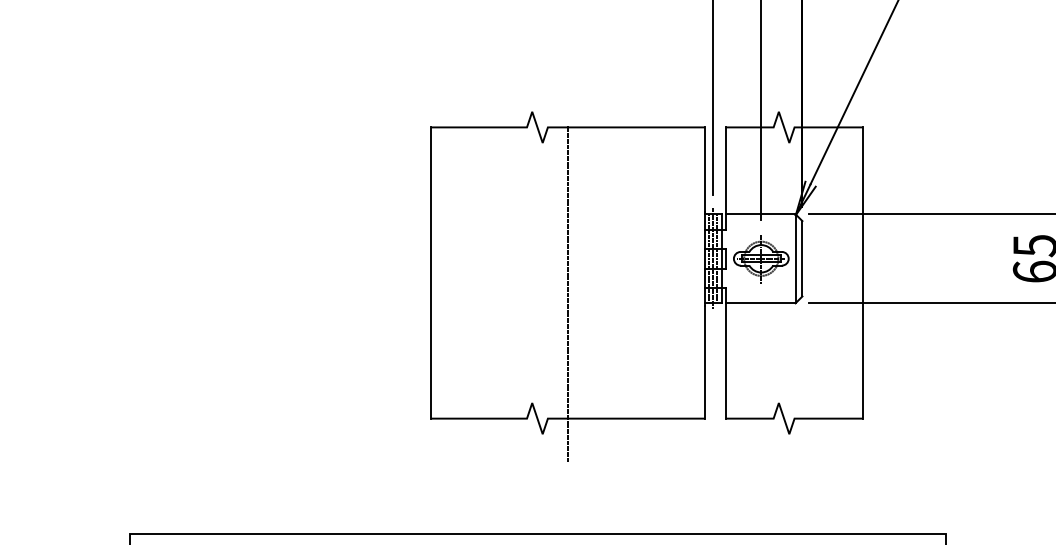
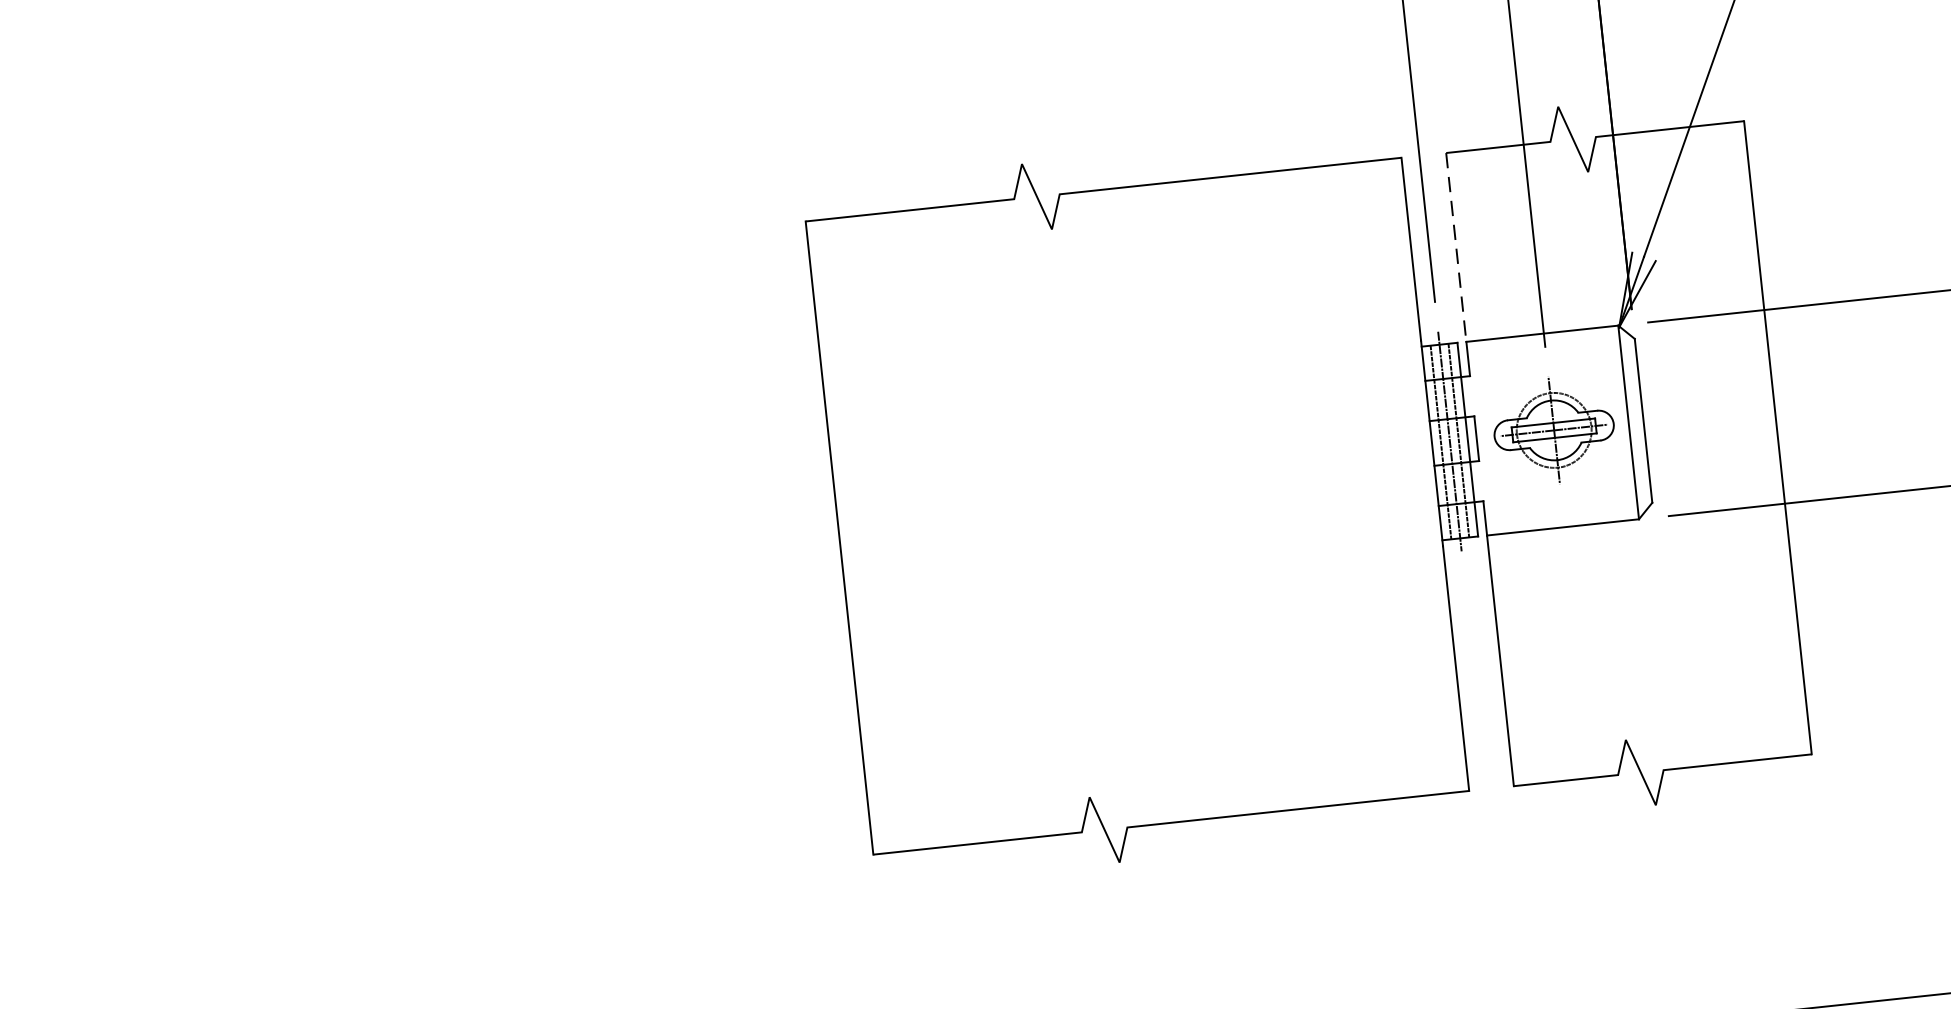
line: (725, 171) -> (1456, 248), solid -> dashed
line: (568, 293) -> (1143, 550), removed

